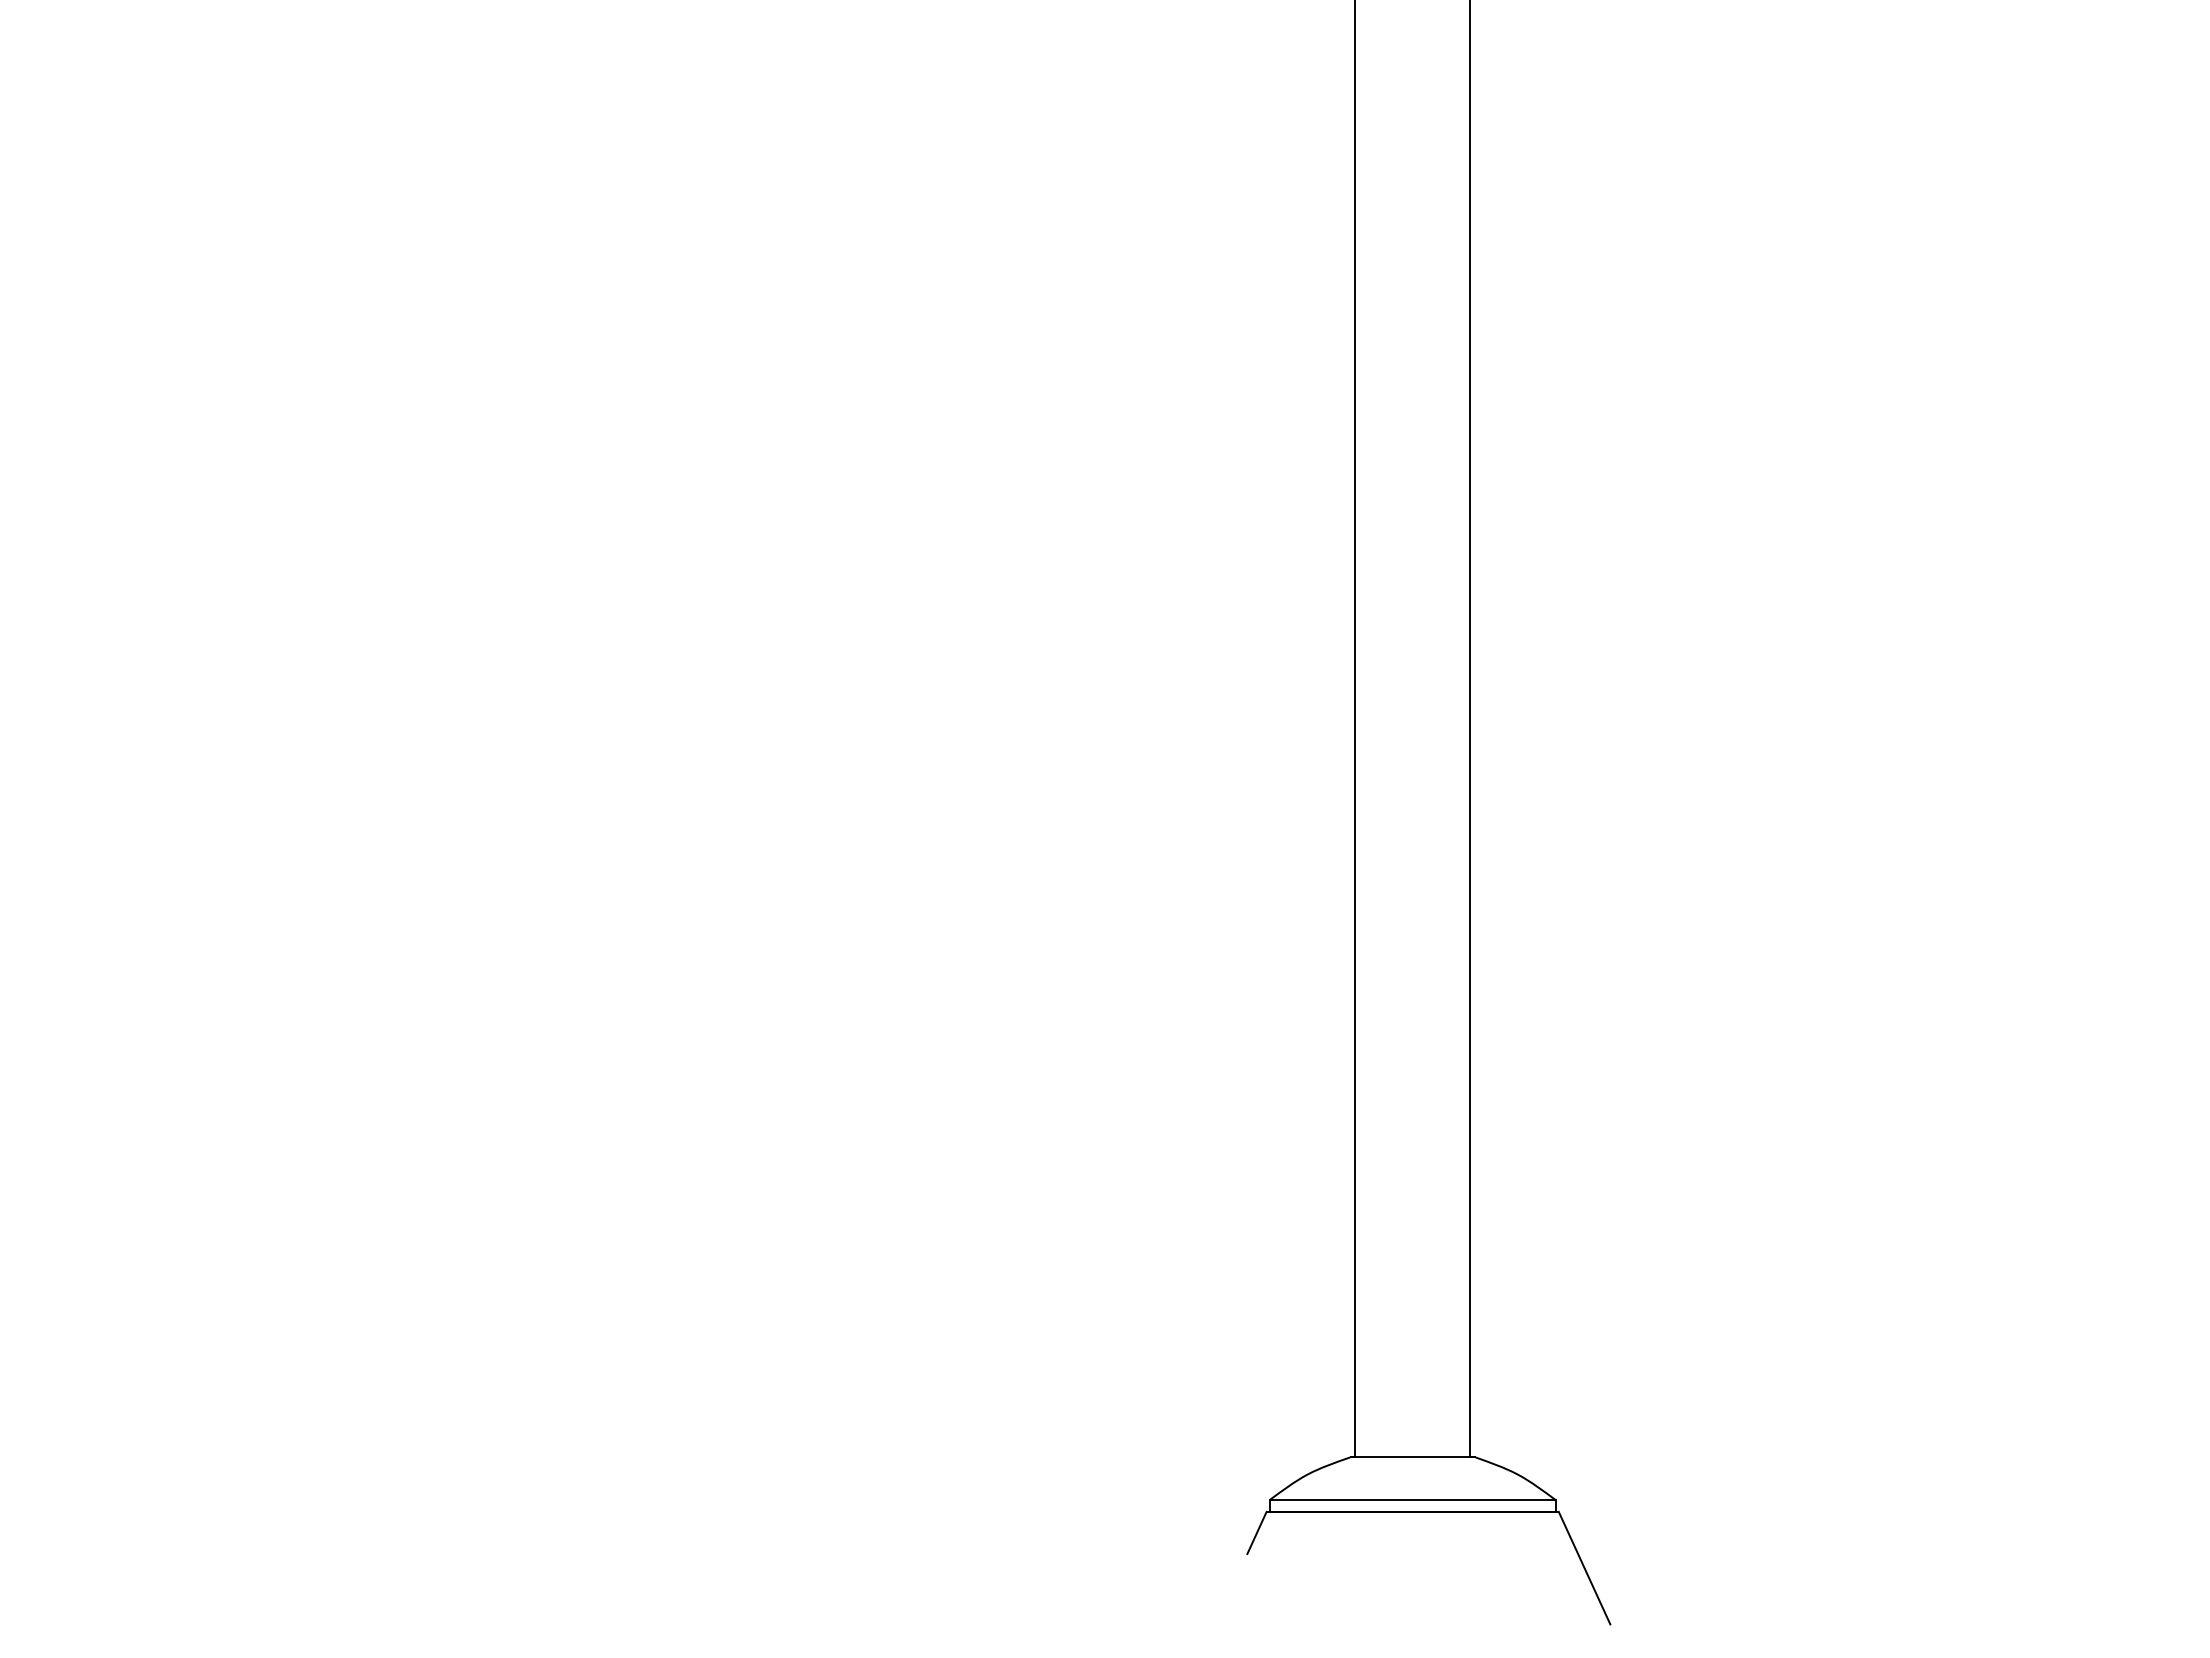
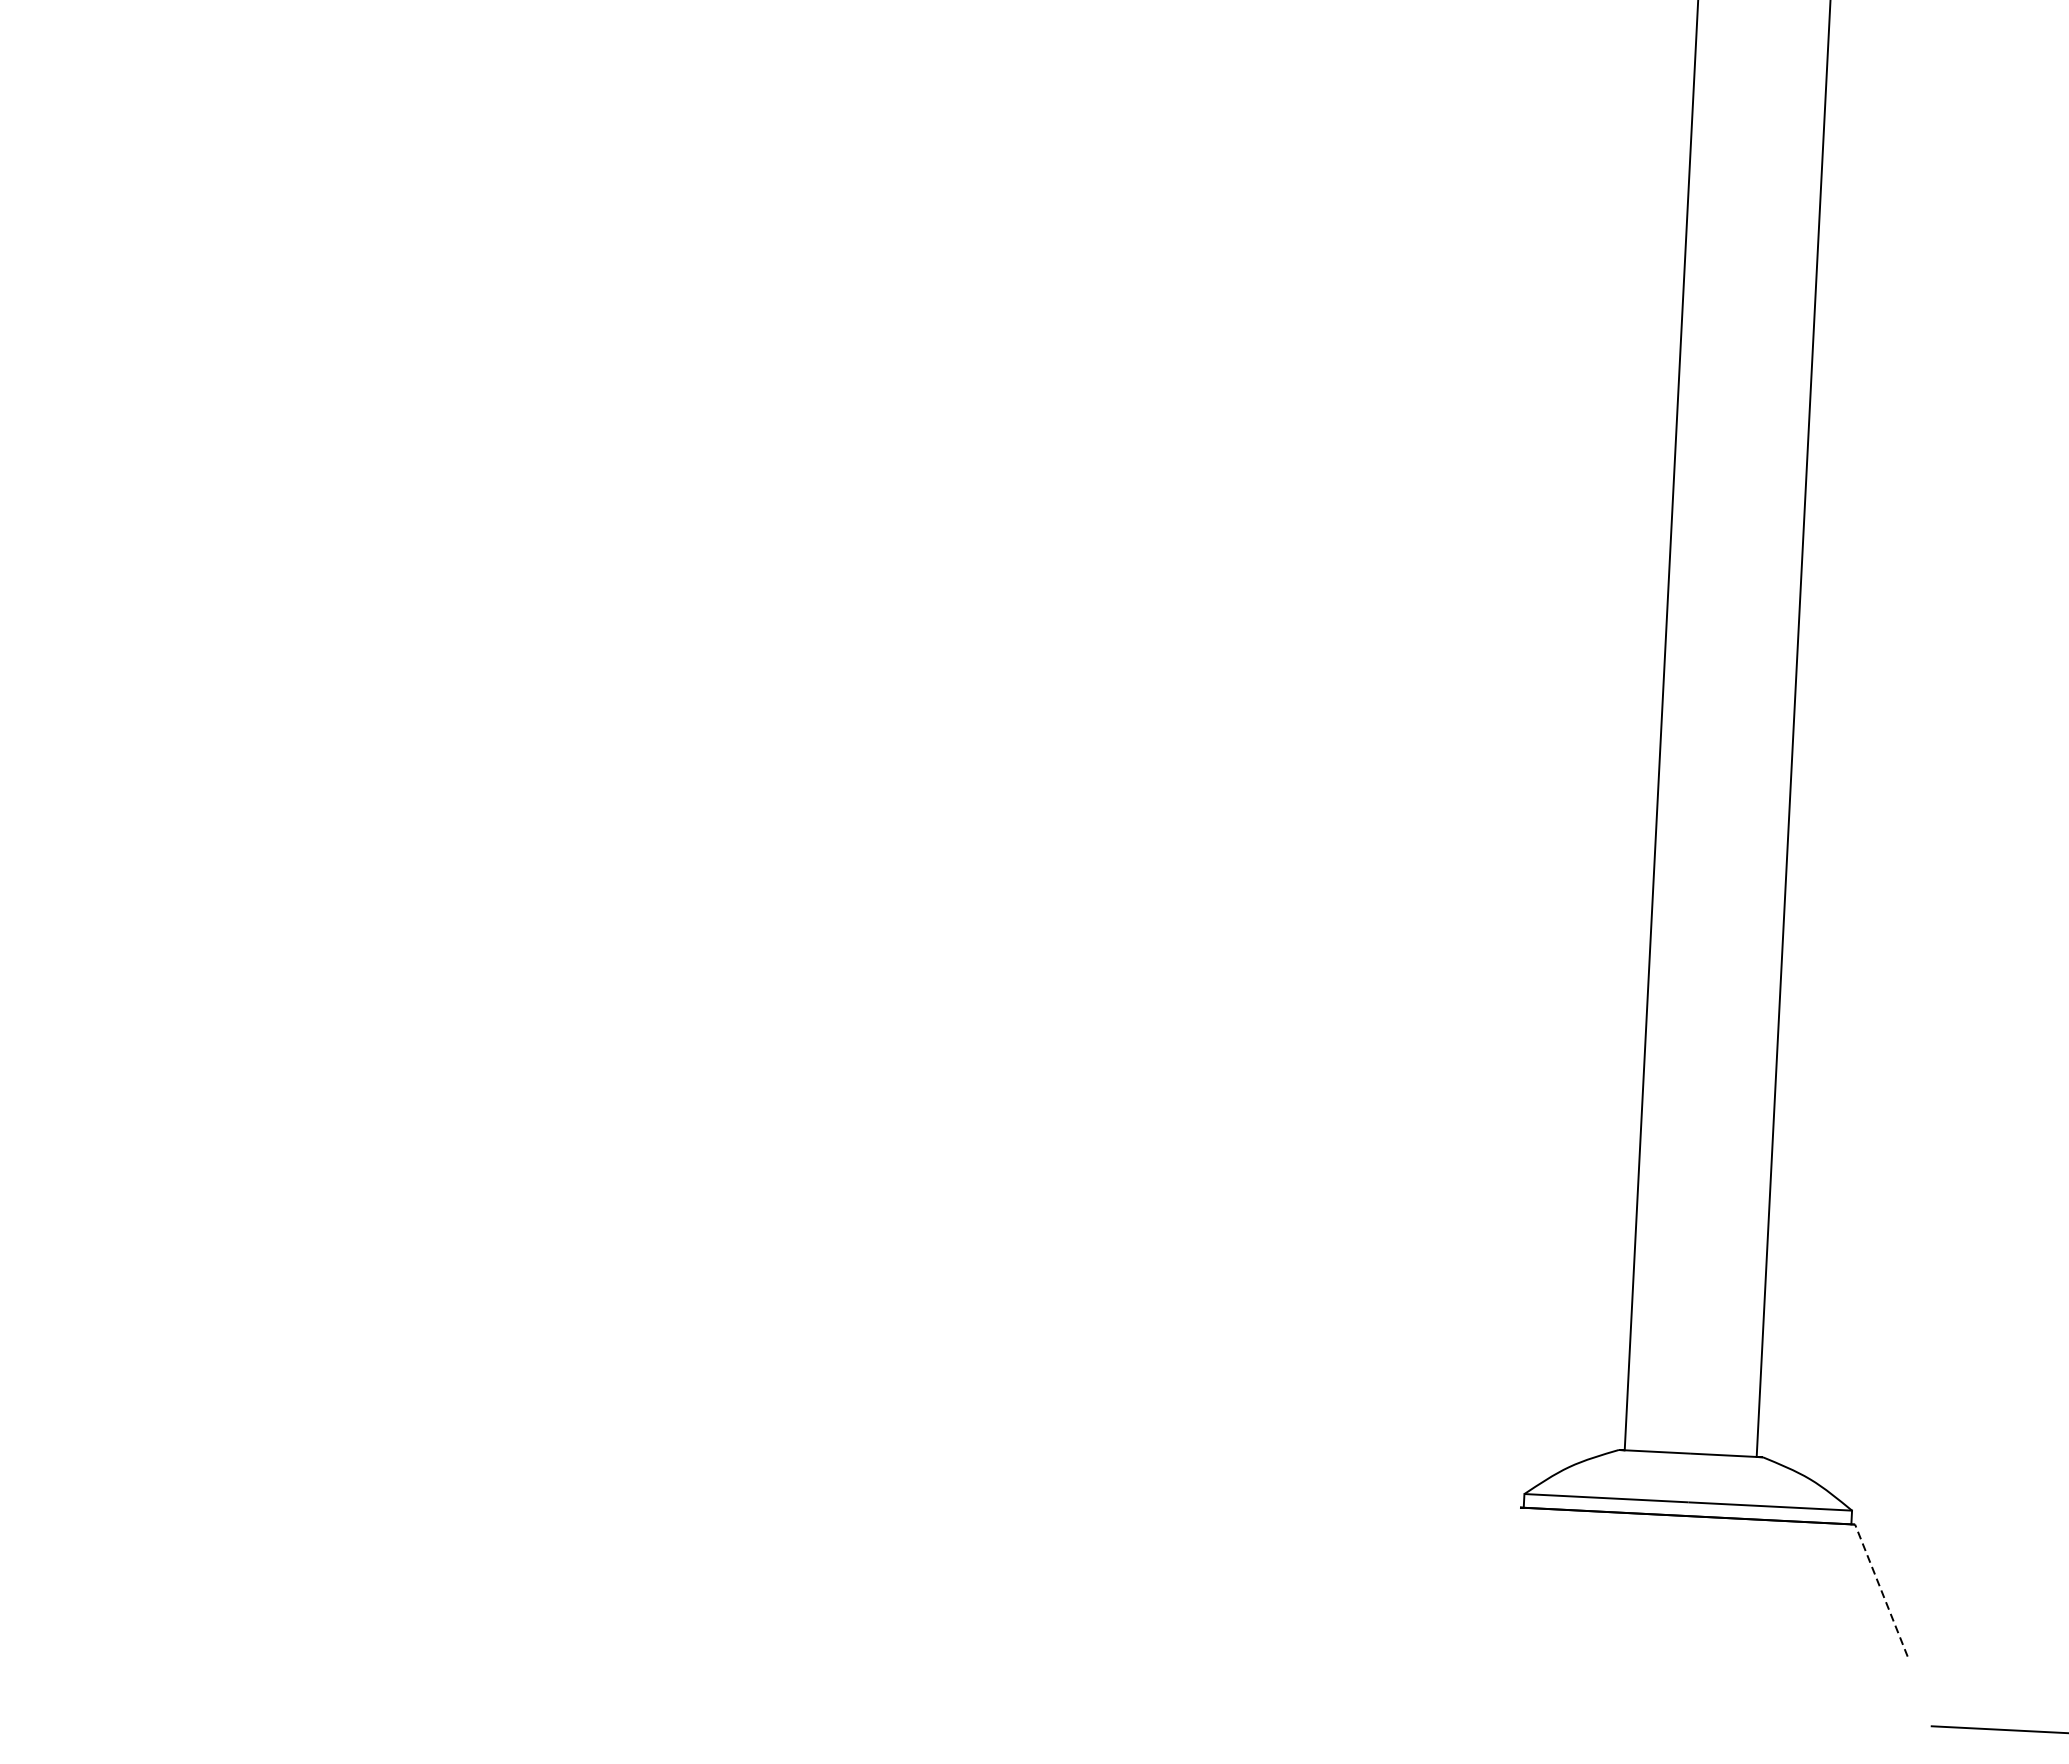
line: (1256, 1532) -> (1507, 1530), removed
line: (1584, 1568) -> (1881, 1590), solid -> dashed

